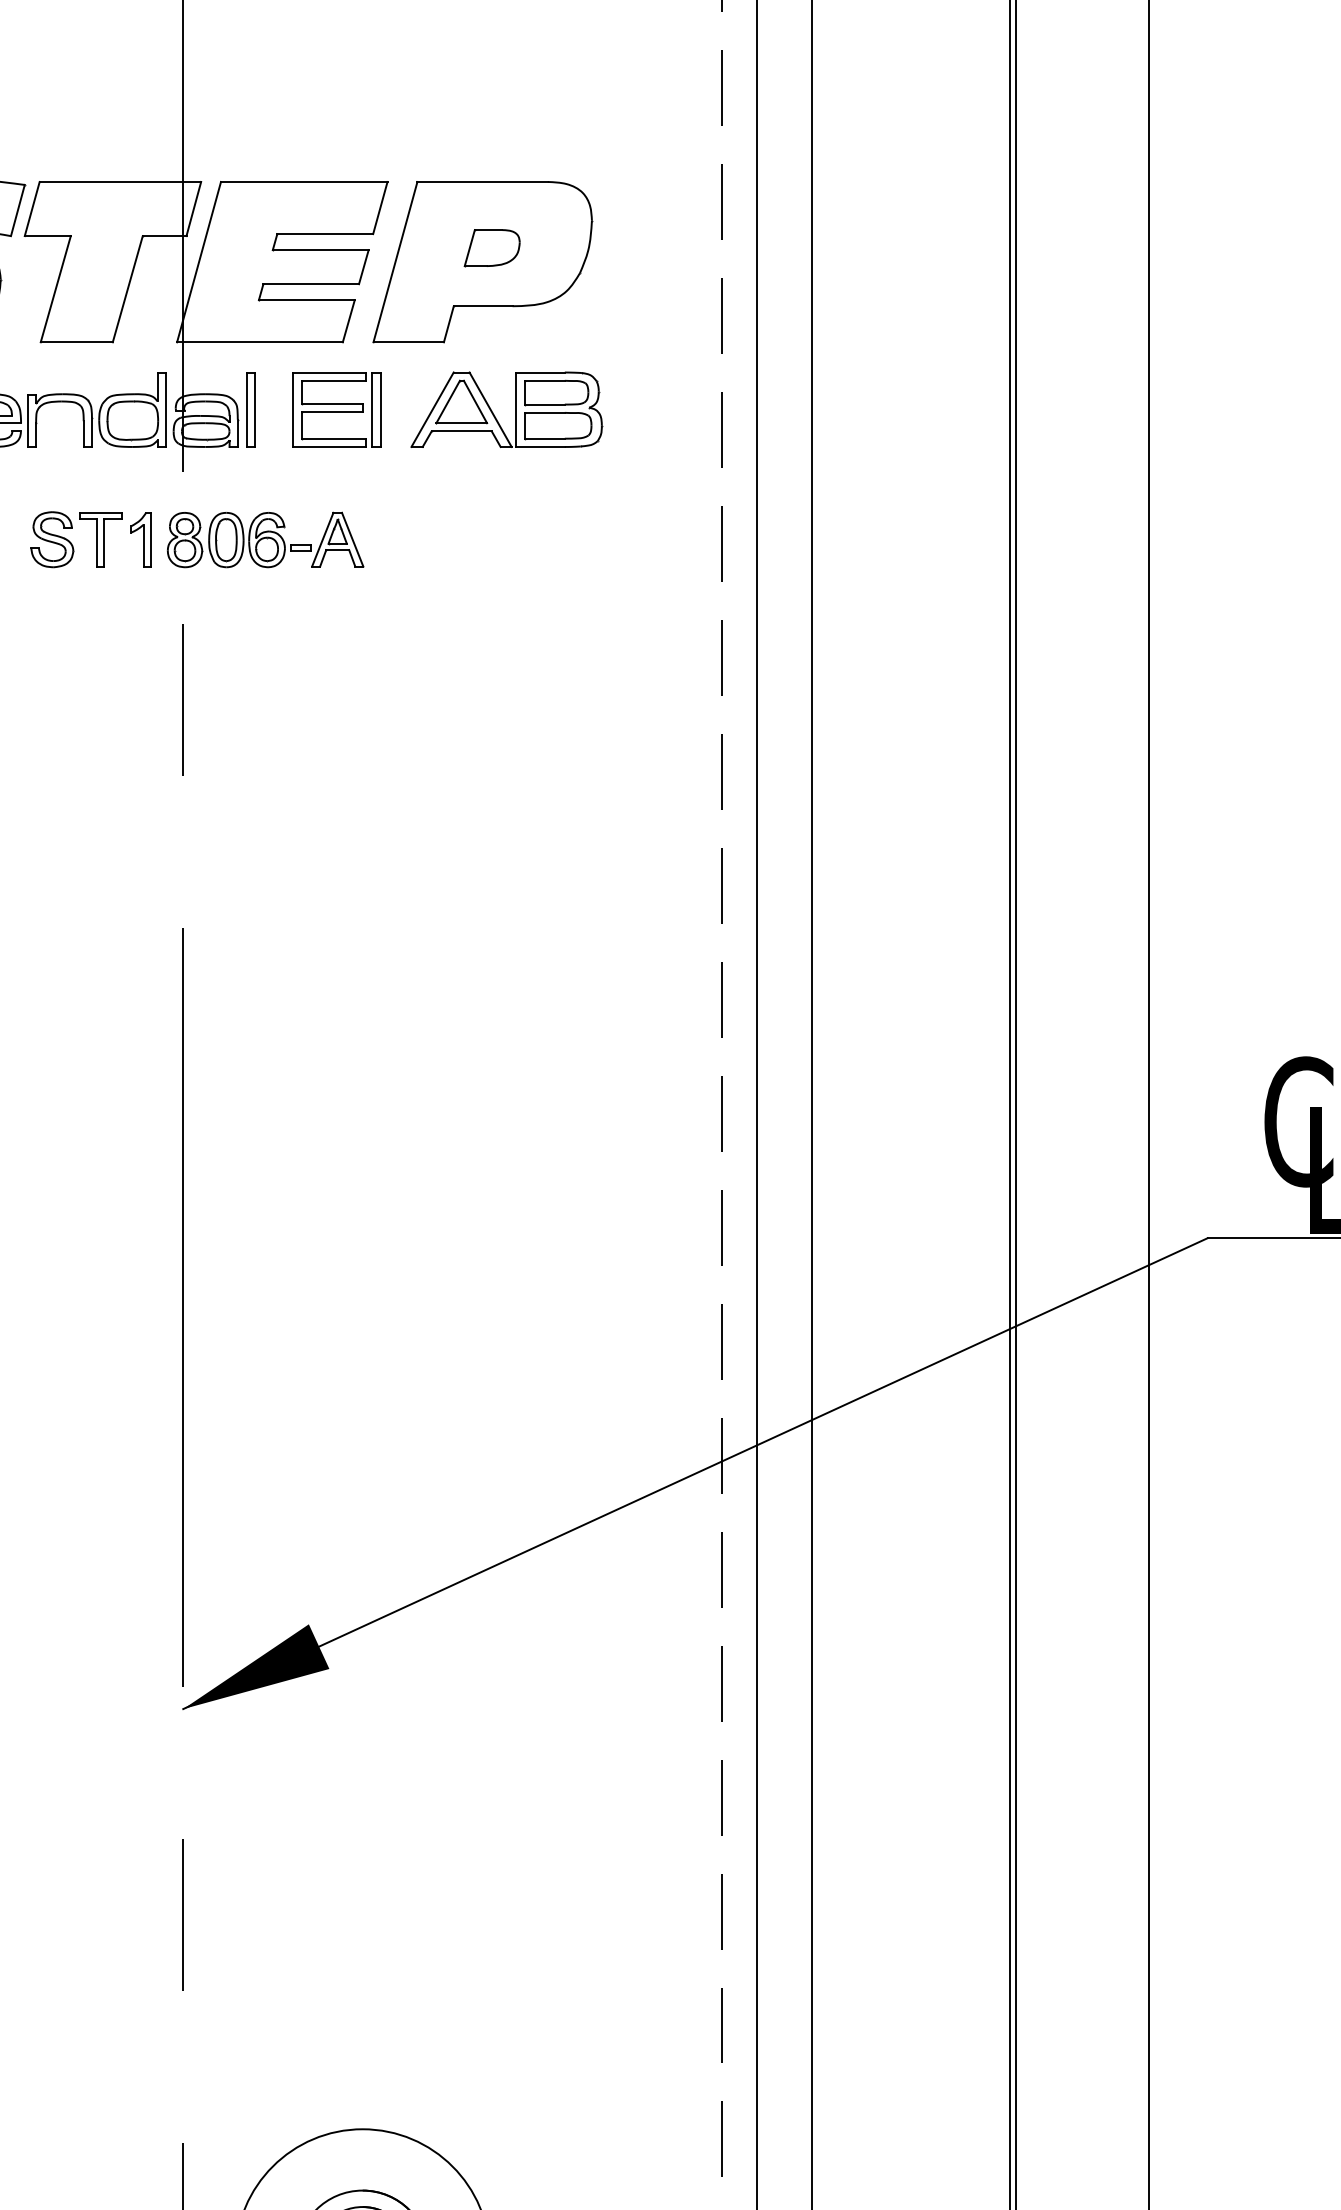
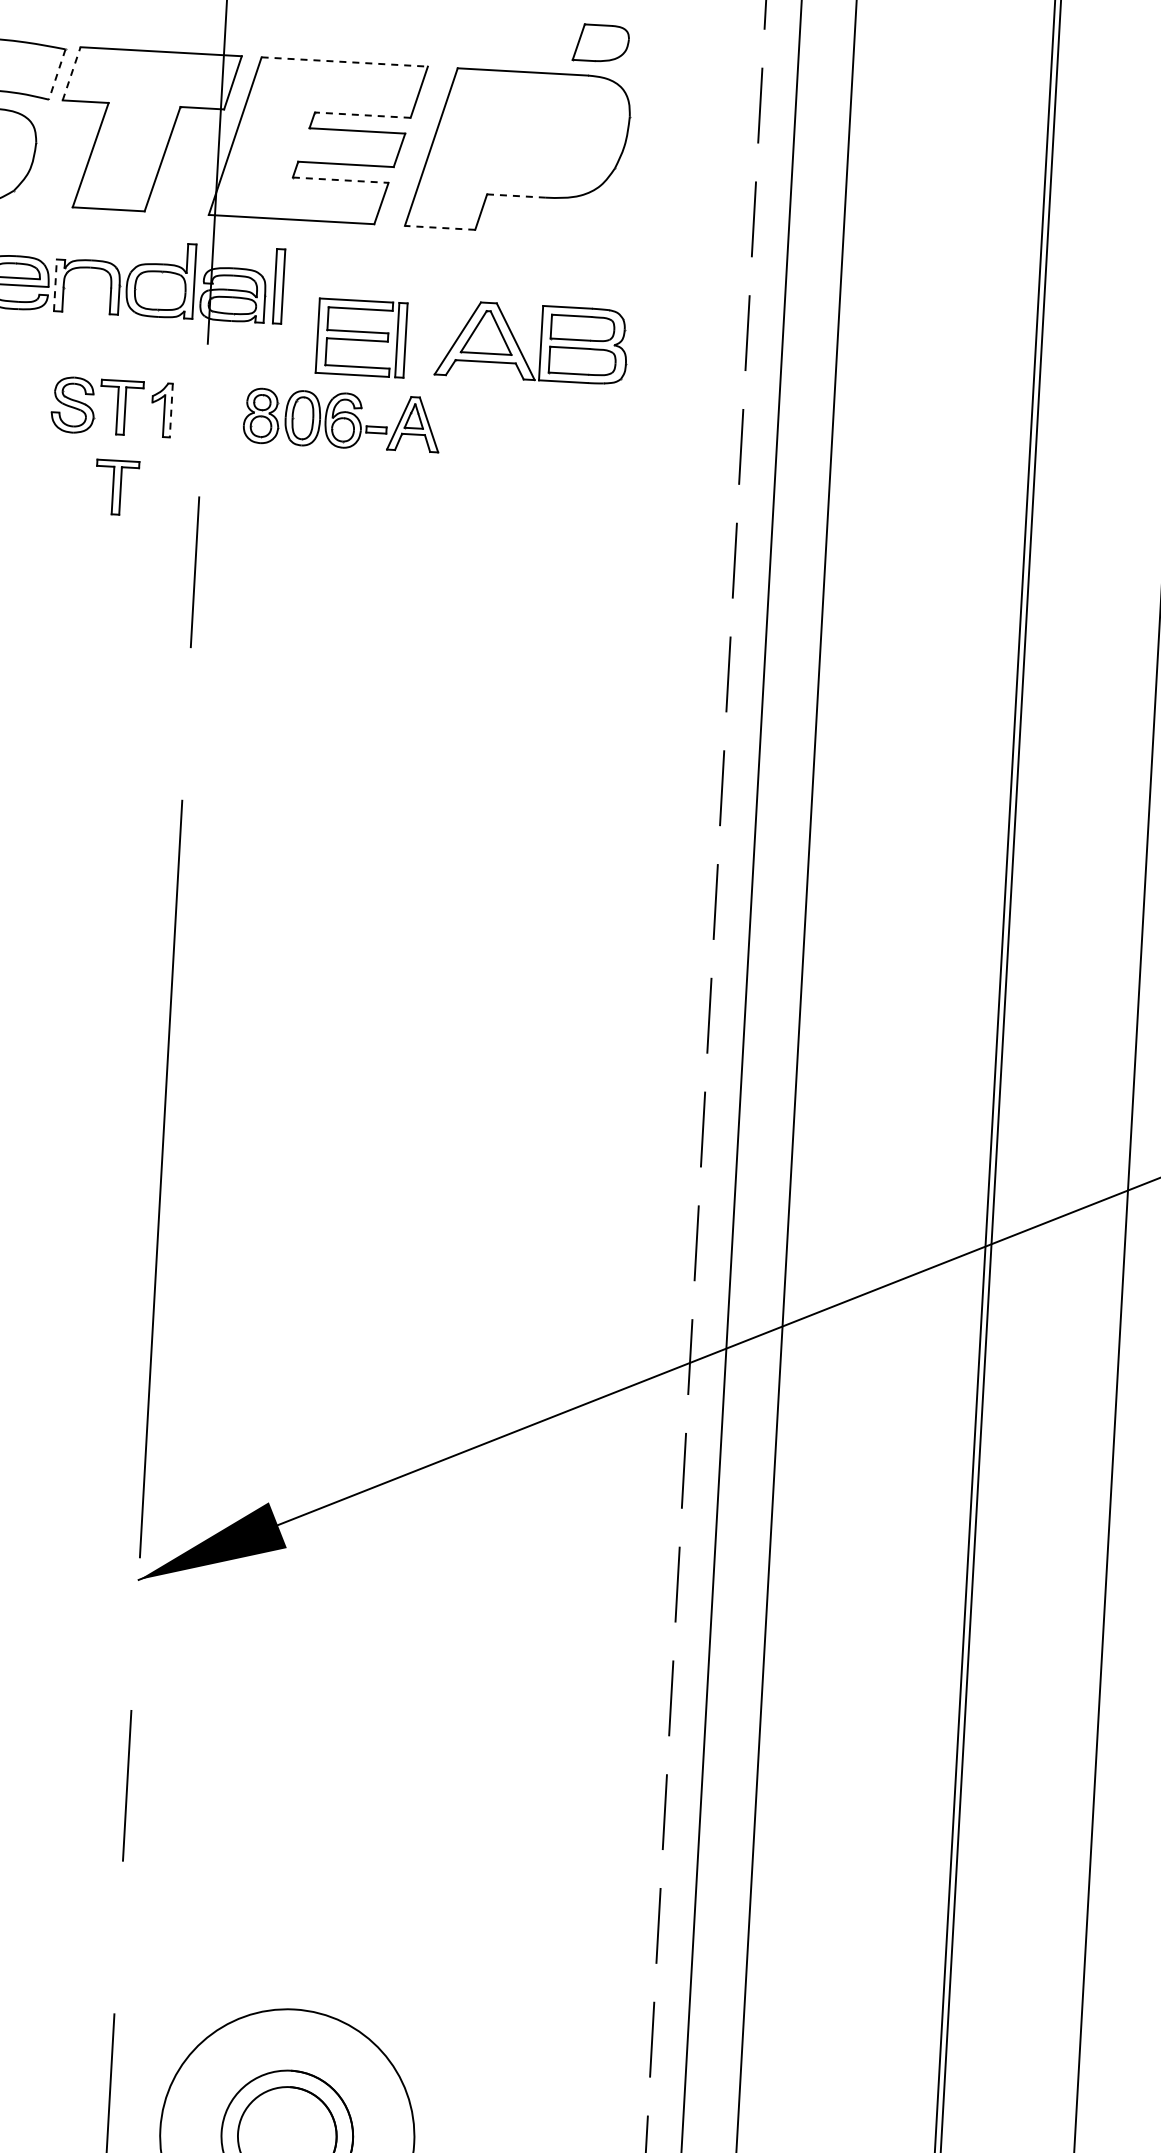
line: (304, 181) -> (345, 61), solid -> dashed
line: (32, 208) -> (71, 73), solid -> dashed
line: (17, 211) -> (56, 75), solid -> dashed
line: (325, 234) -> (363, 115), solid -> dashed
part: (491, 248) -> (600, 43), moved
line: (306, 300) -> (340, 180), solid -> dashed
line: (482, 306) -> (515, 196), solid -> dashed
line: (408, 342) -> (439, 228), solid -> dashed
part: (336, 409) -> (361, 337), moved
part: (515, 409) -> (540, 342), moved
line: (27, 421) -> (55, 285), solid -> dashed
line: (150, 539) -> (171, 410), solid -> dashed
part: (265, 539) -> (341, 419), moved
part: (100, 619) -> (116, 487), added

